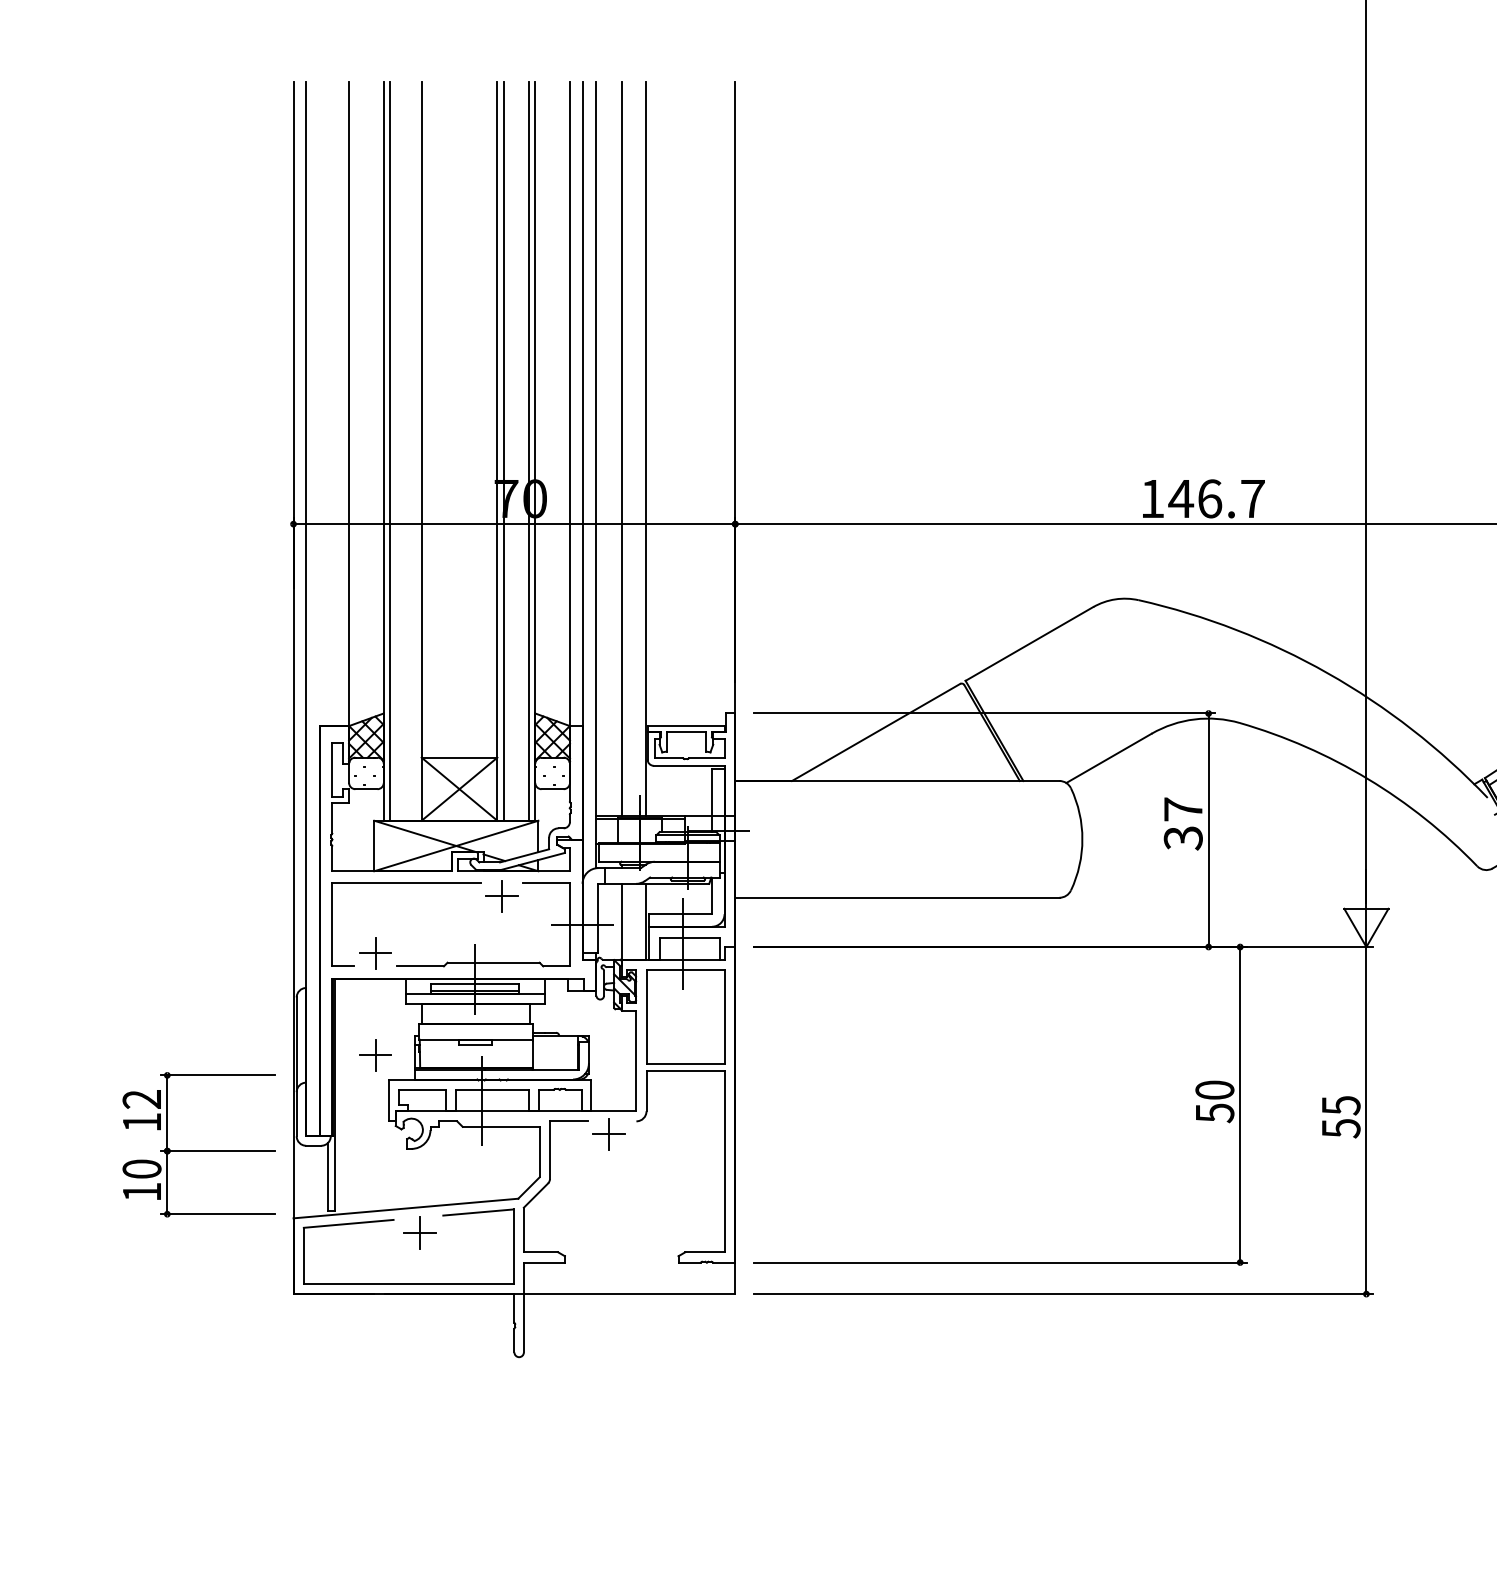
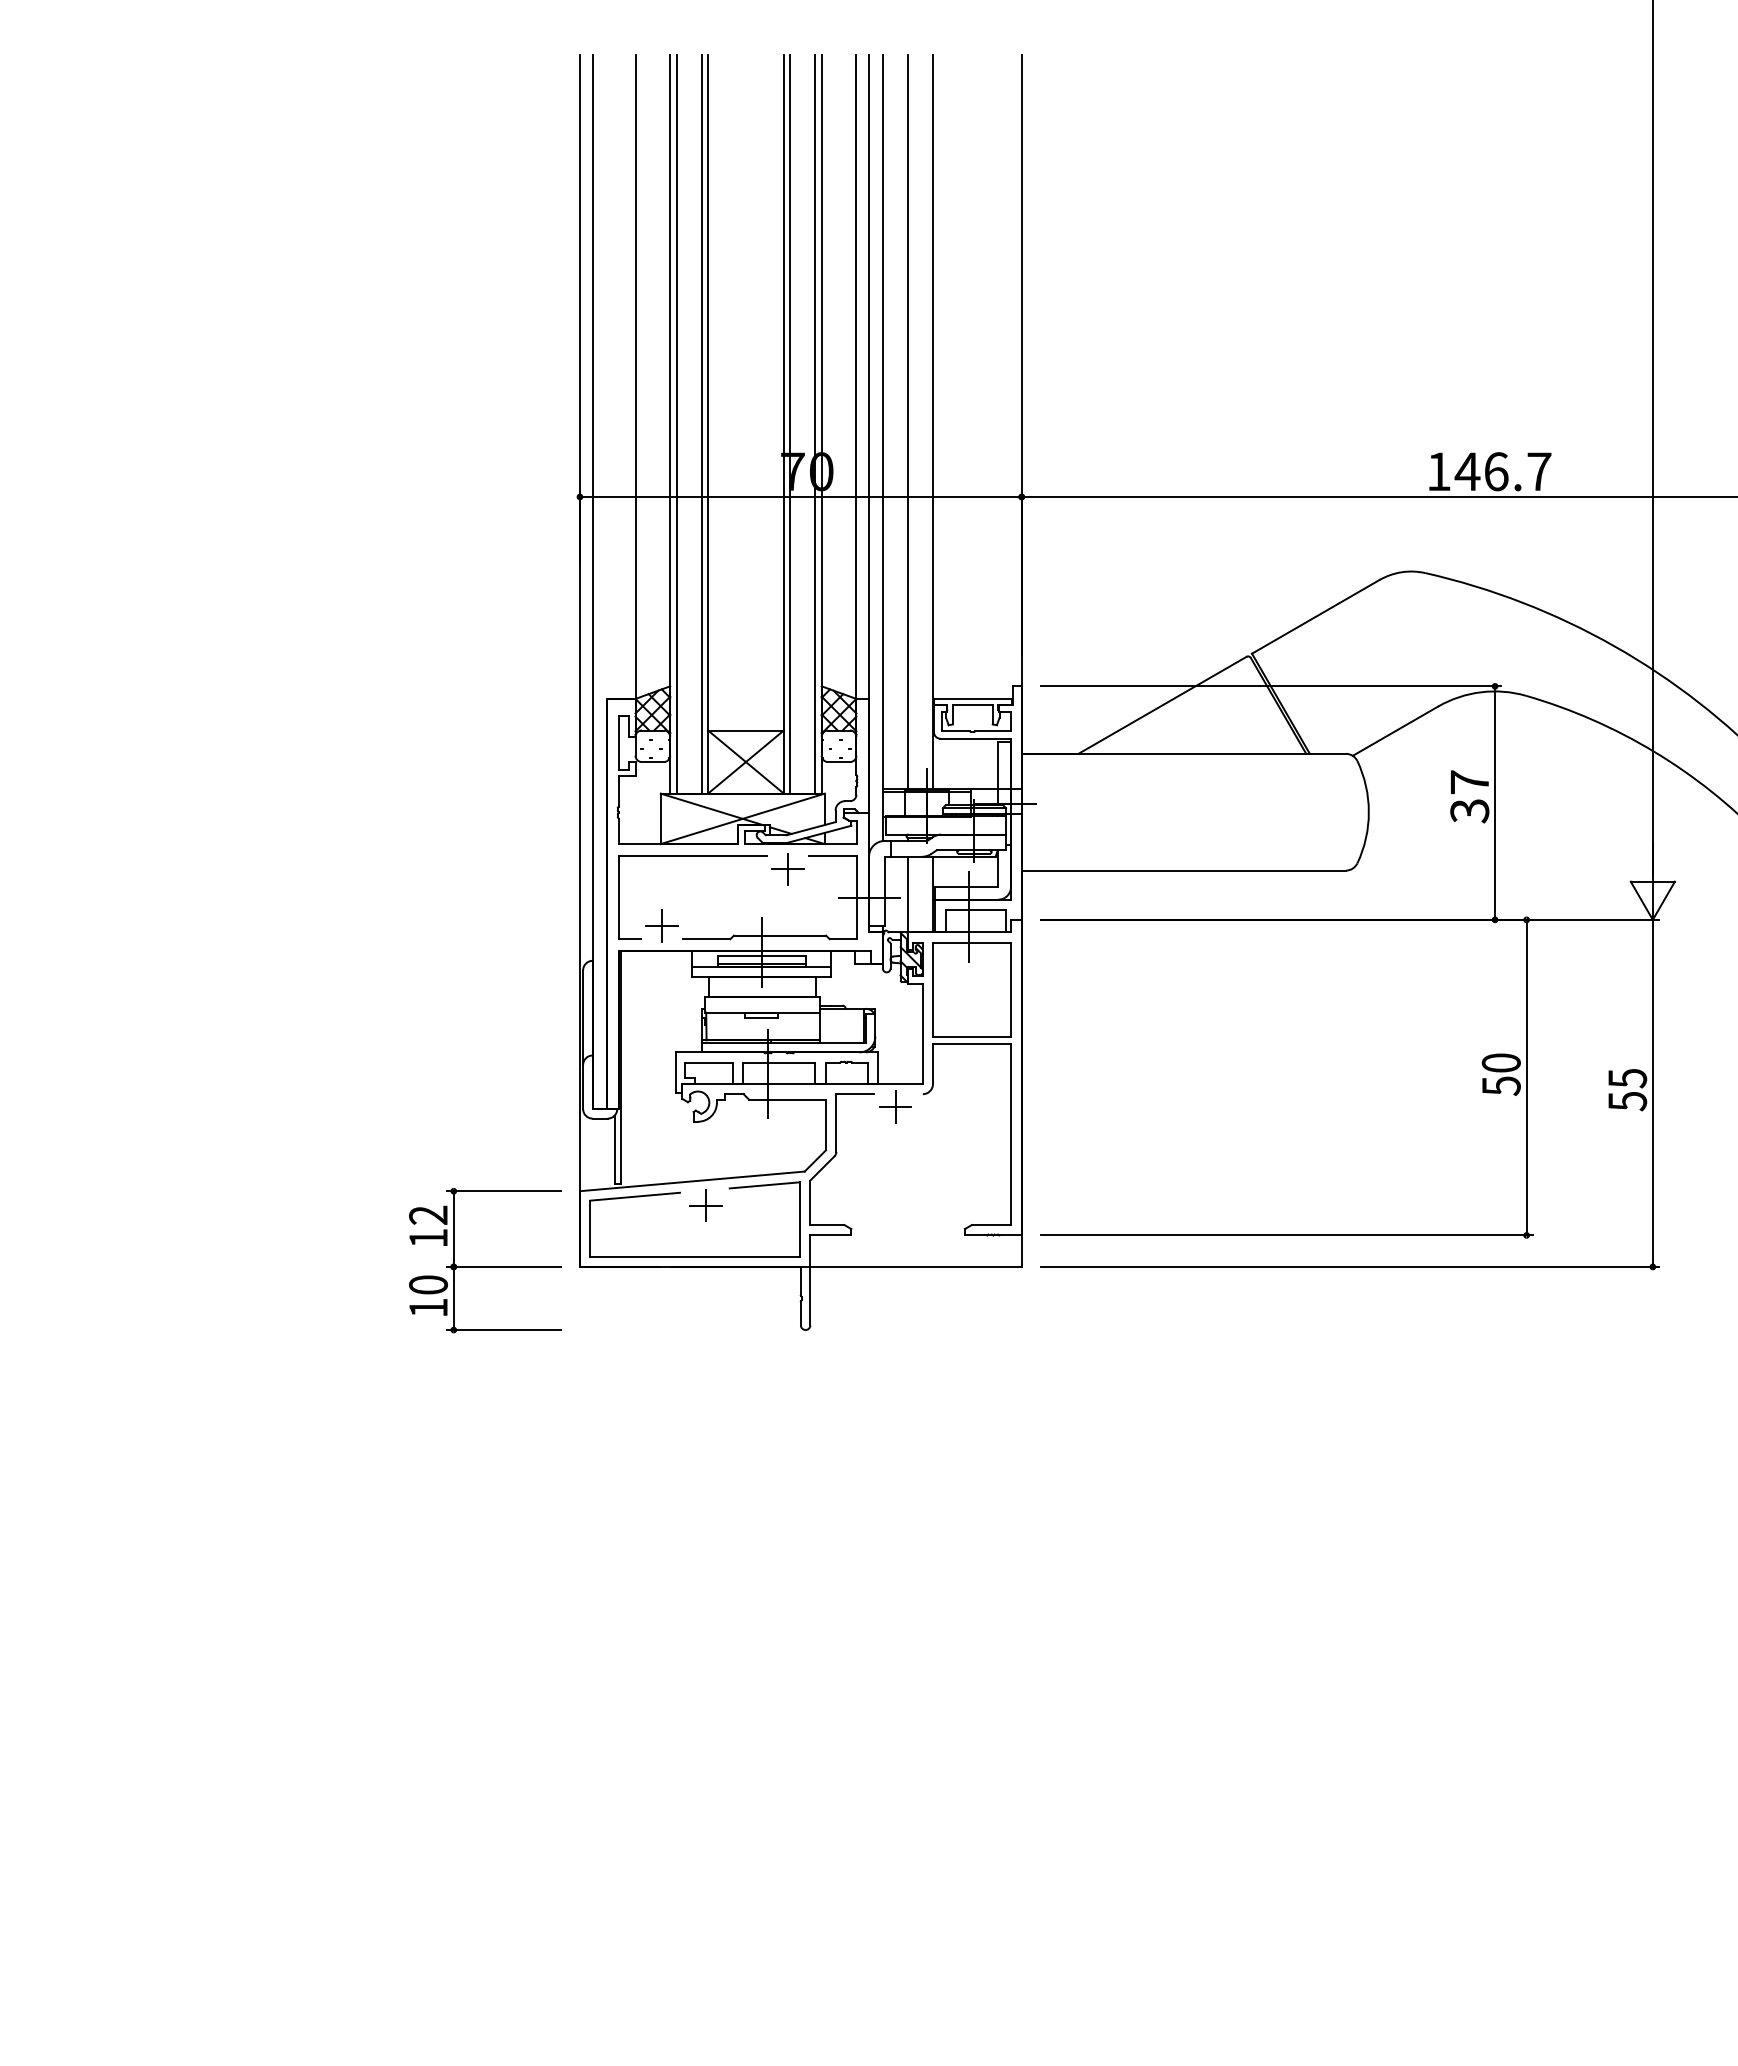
line: (415, 451) -> (701, 424), added
part: (375, 1054) -> (661, 1027), removed
part: (199, 1144) -> (485, 1260), moved

